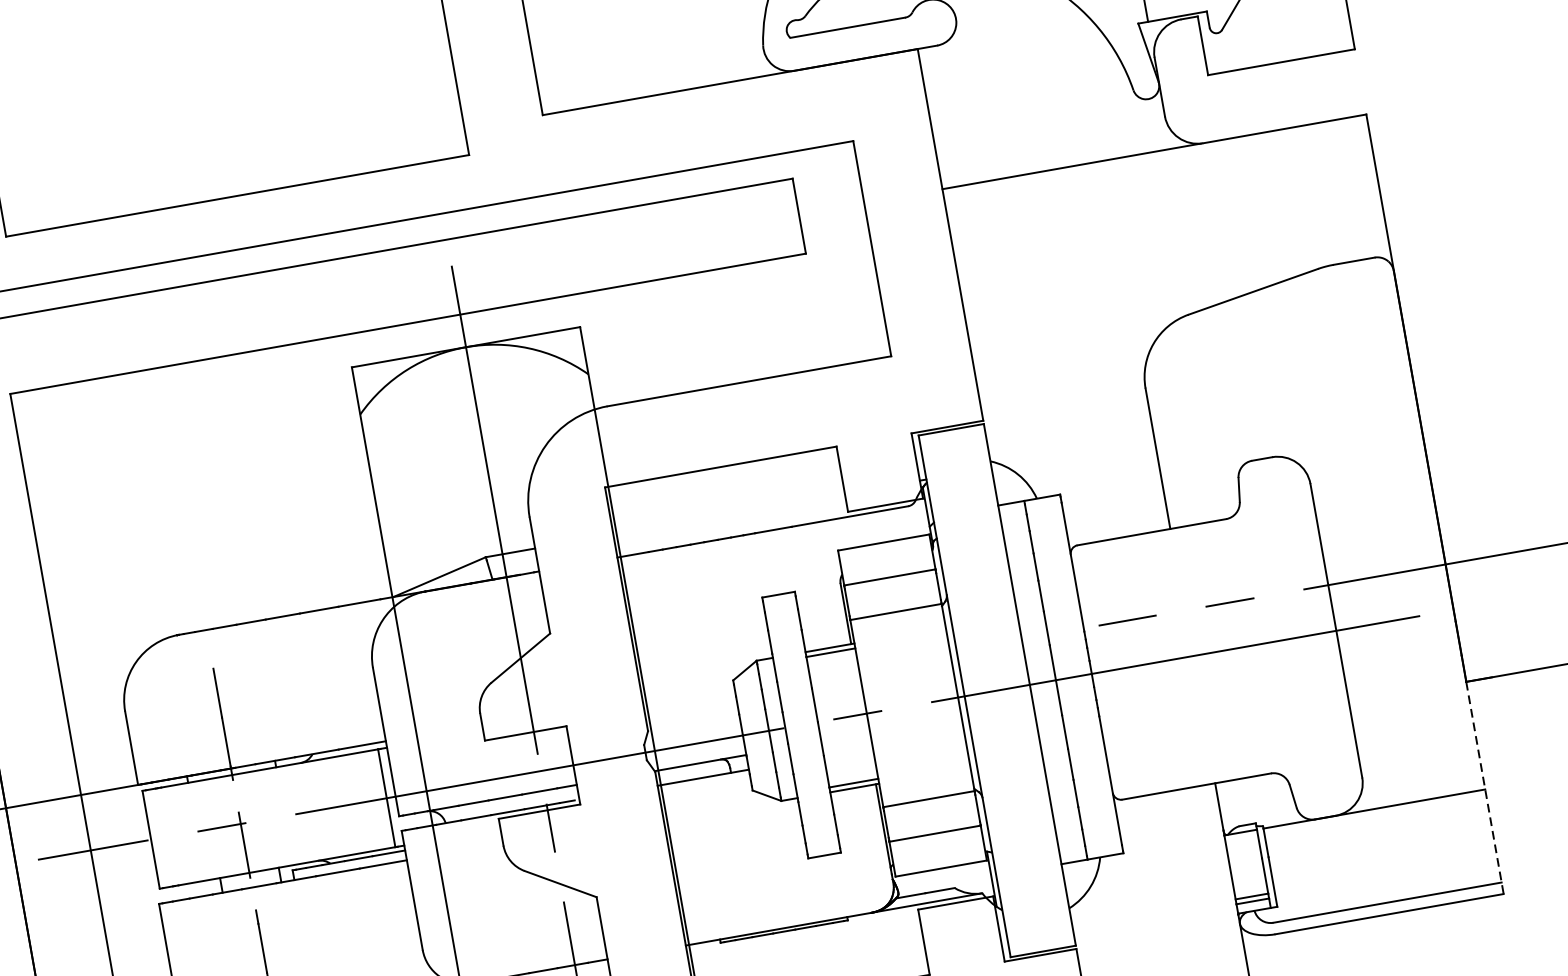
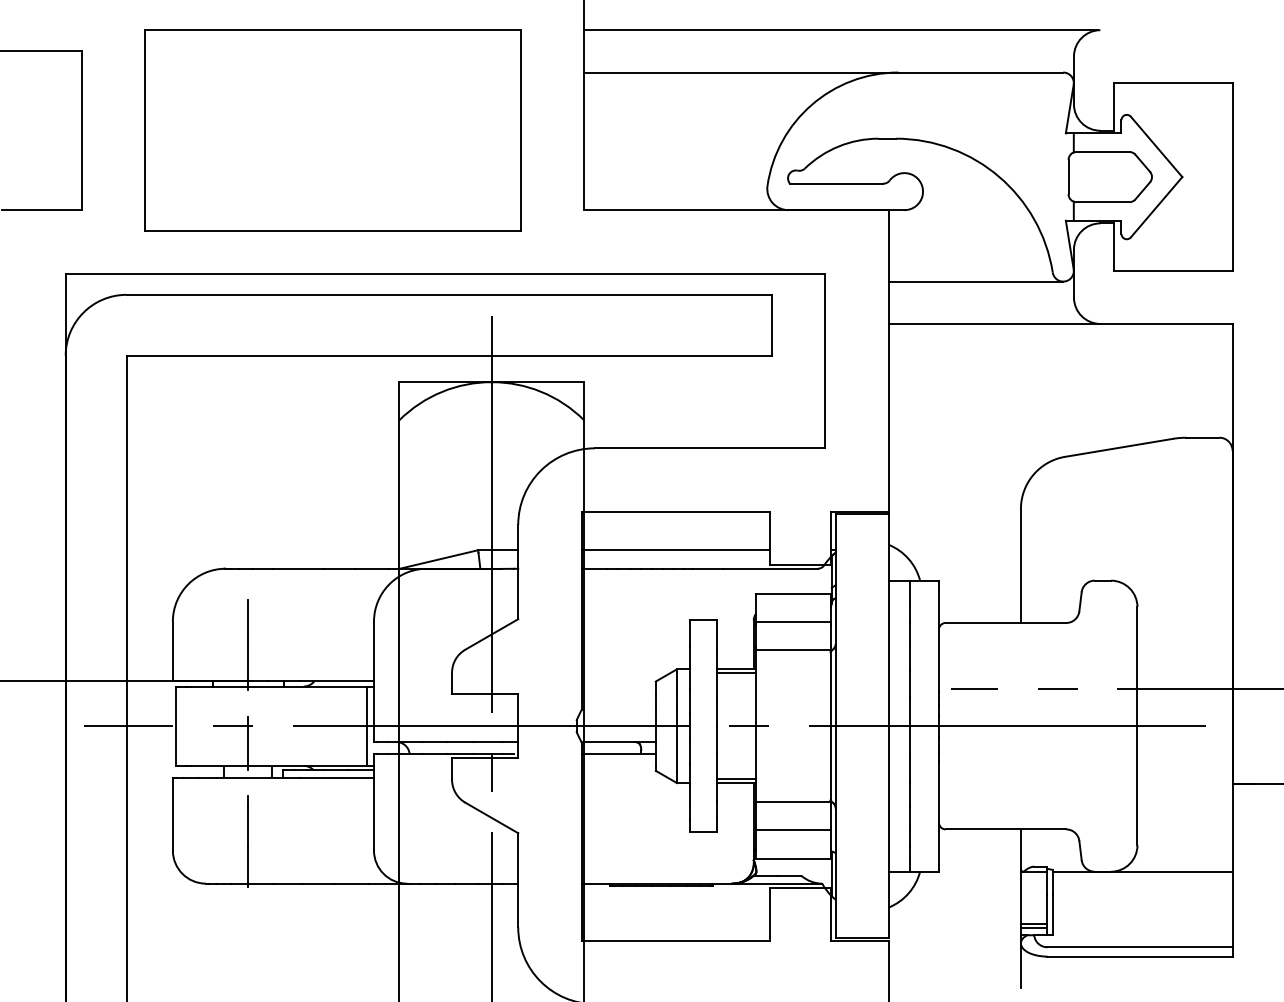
line: (1040, 118) -> (975, 281), added
line: (729, 514) -> (675, 550), added
line: (1485, 789) -> (1232, 871), dashed -> solid

